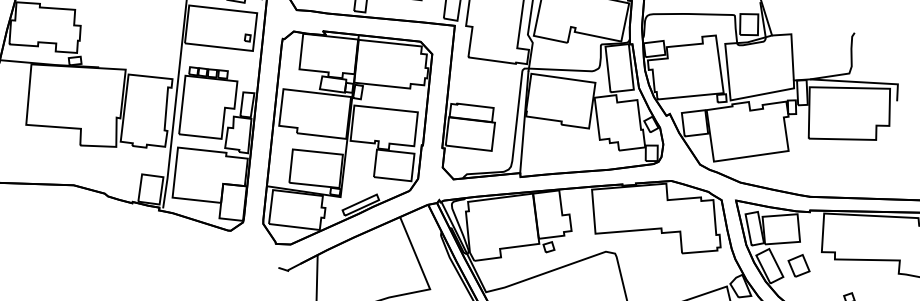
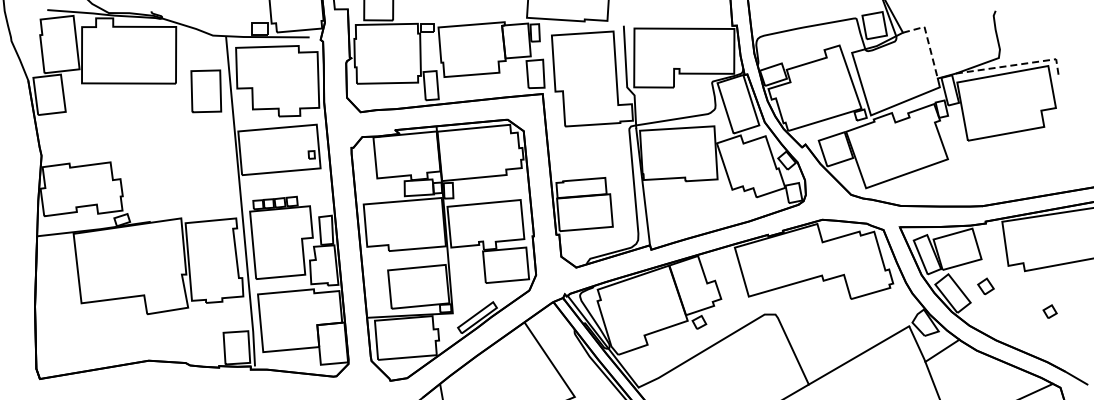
line: (792, 47) -> (928, 41), solid -> dashed
line: (863, 82) -> (1016, 64), solid -> dashed
part: (798, 265) -> (985, 286), size x0.6

